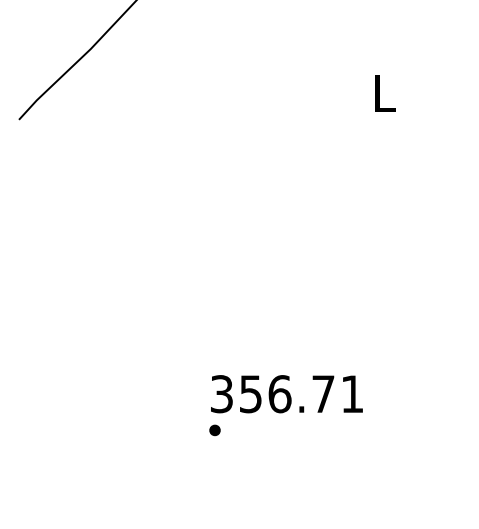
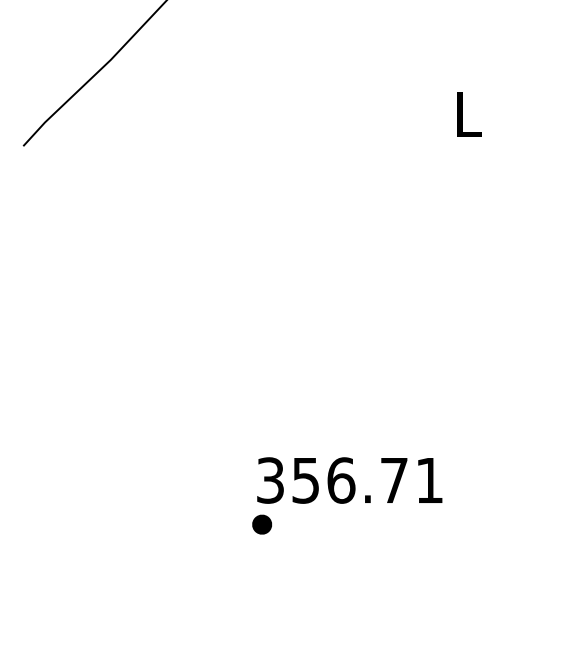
part: (214, 430) -> (261, 524), size x1.43

